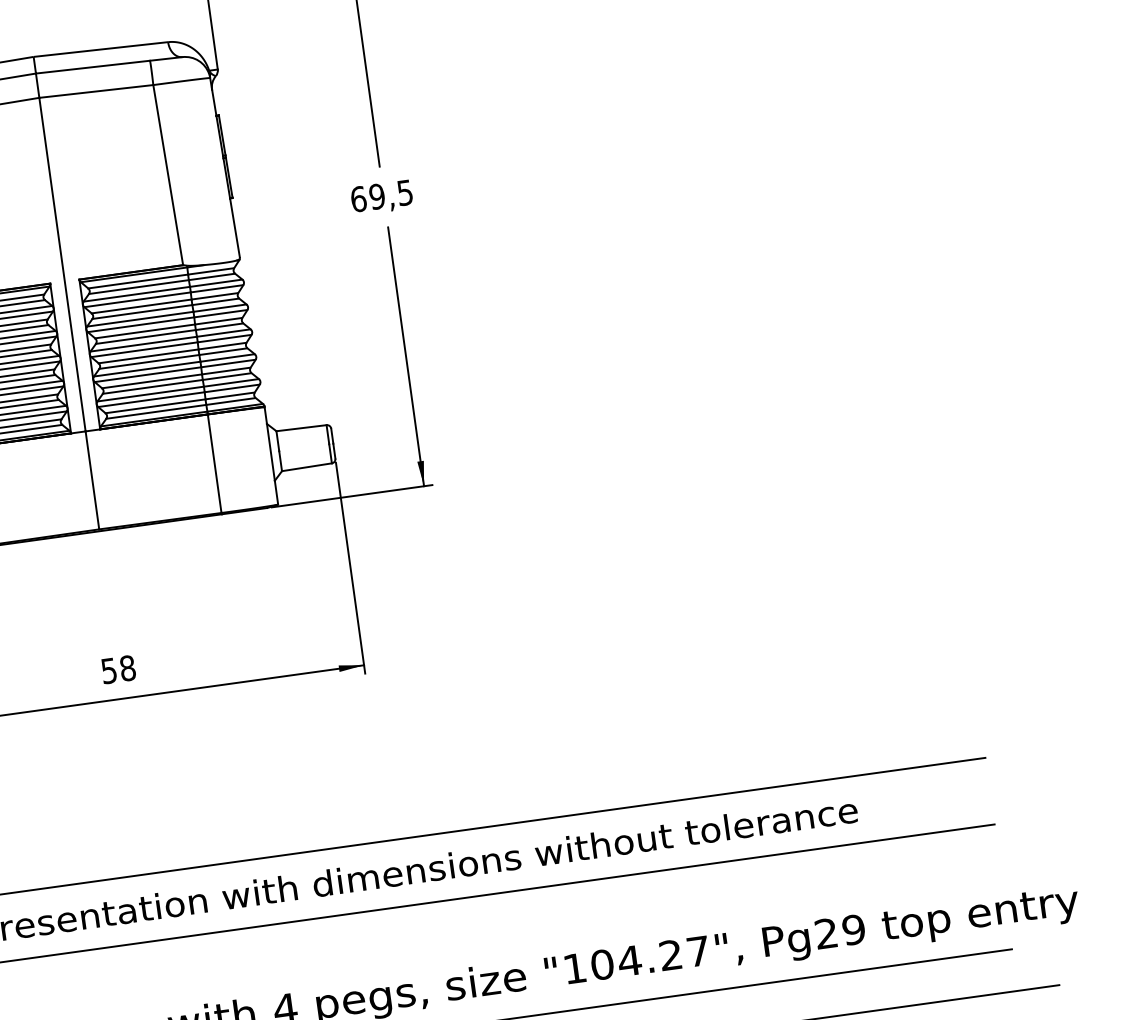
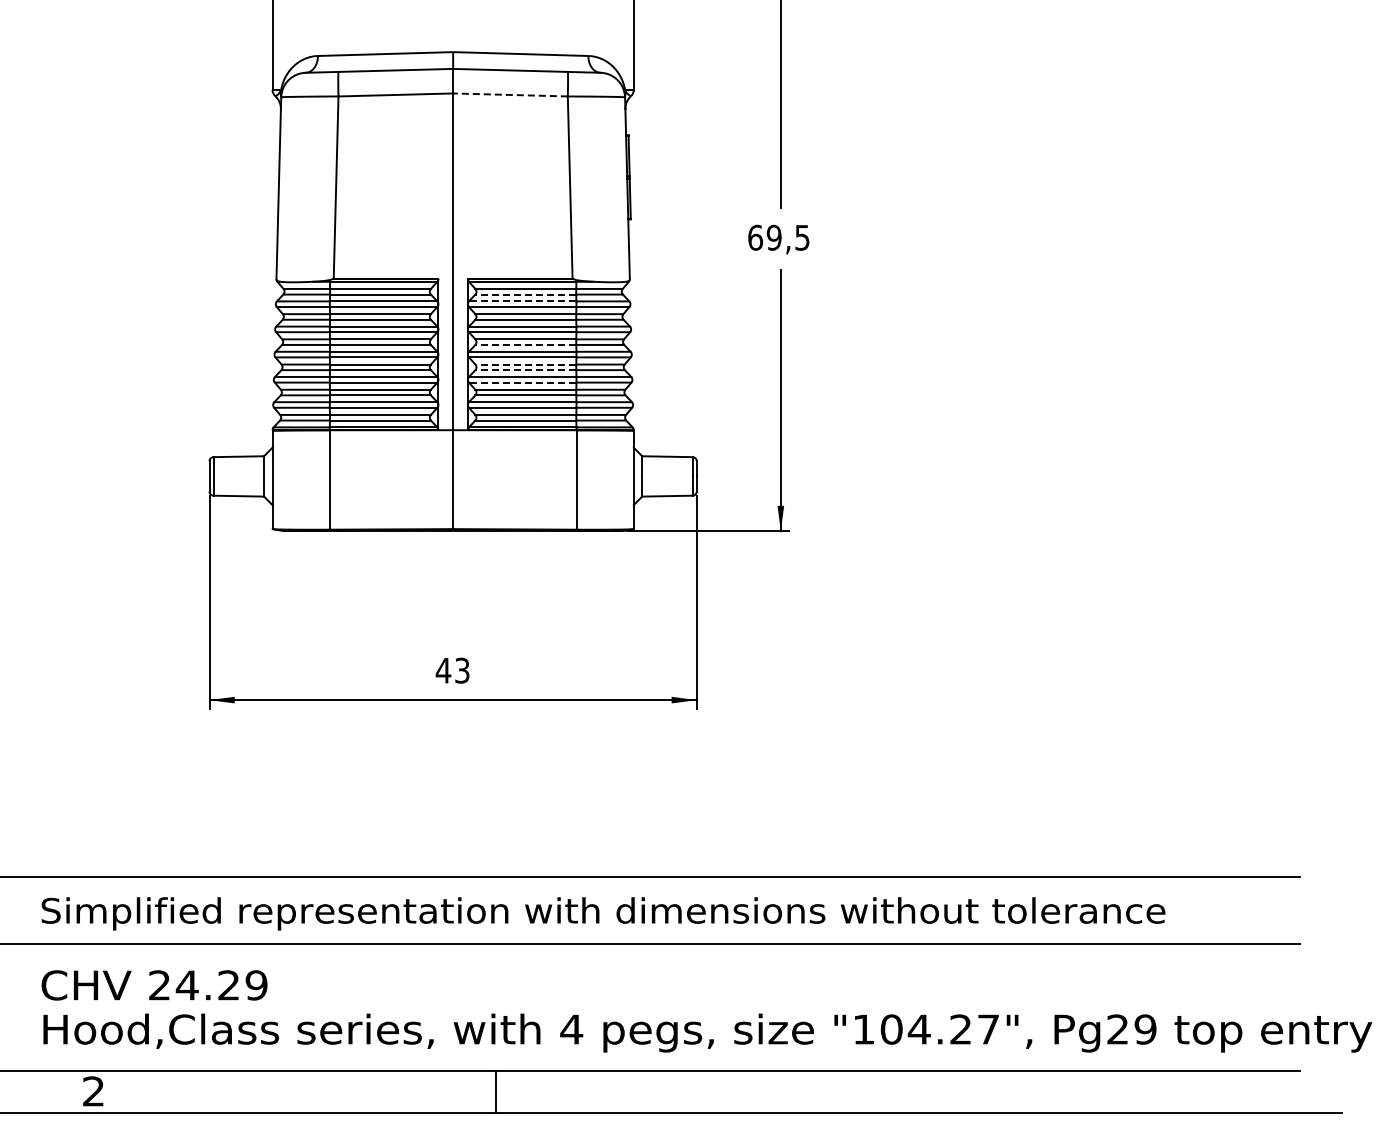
line: (95, 91) -> (509, 94), solid -> dashed
line: (138, 287) -> (525, 294), solid -> dashed
line: (136, 294) -> (522, 301), solid -> dashed
line: (145, 336) -> (525, 344), solid -> dashed
line: (148, 356) -> (525, 364), solid -> dashed
line: (149, 362) -> (525, 370), solid -> dashed
line: (147, 374) -> (522, 382), solid -> dashed
text: (118, 669) -> (452, 670), 58 -> 43

